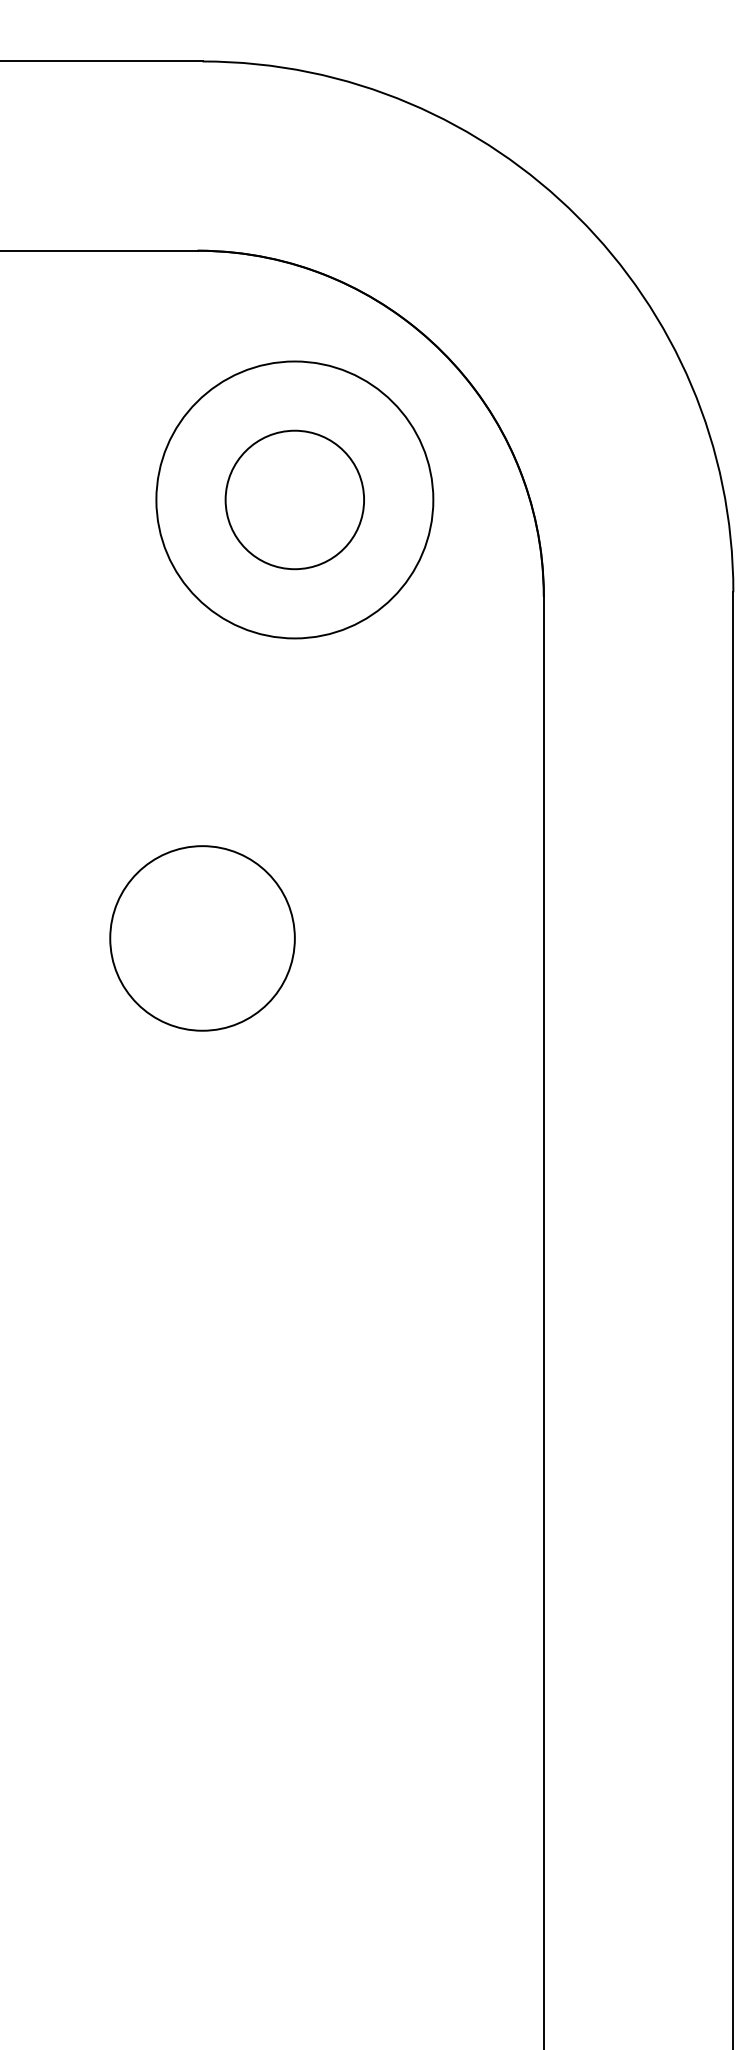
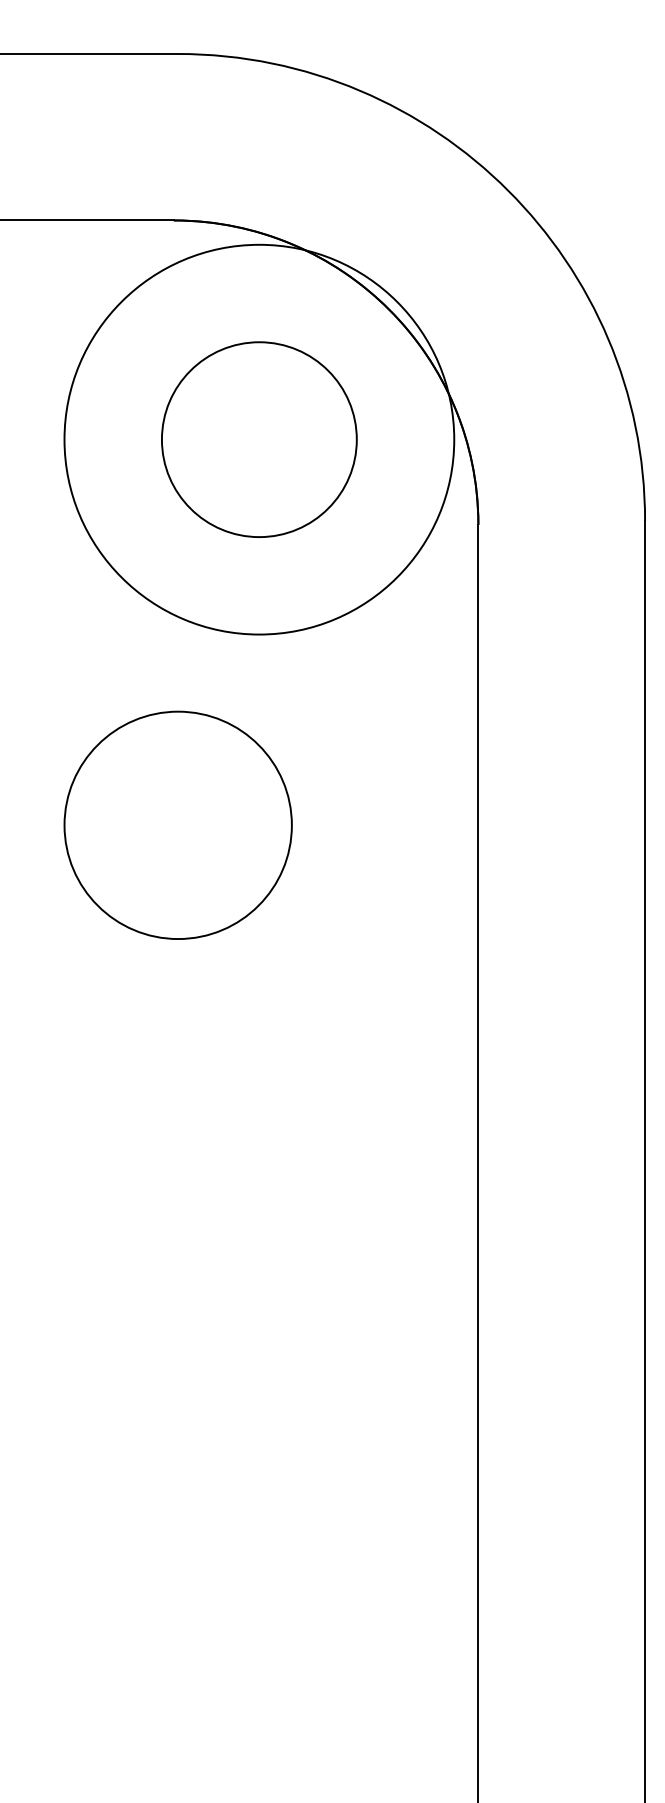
circle: (294, 499) -> (259, 439), size x1.6
circle: (294, 499) -> (259, 439), size x1.6
circle: (202, 938) -> (178, 825), size x1.4

